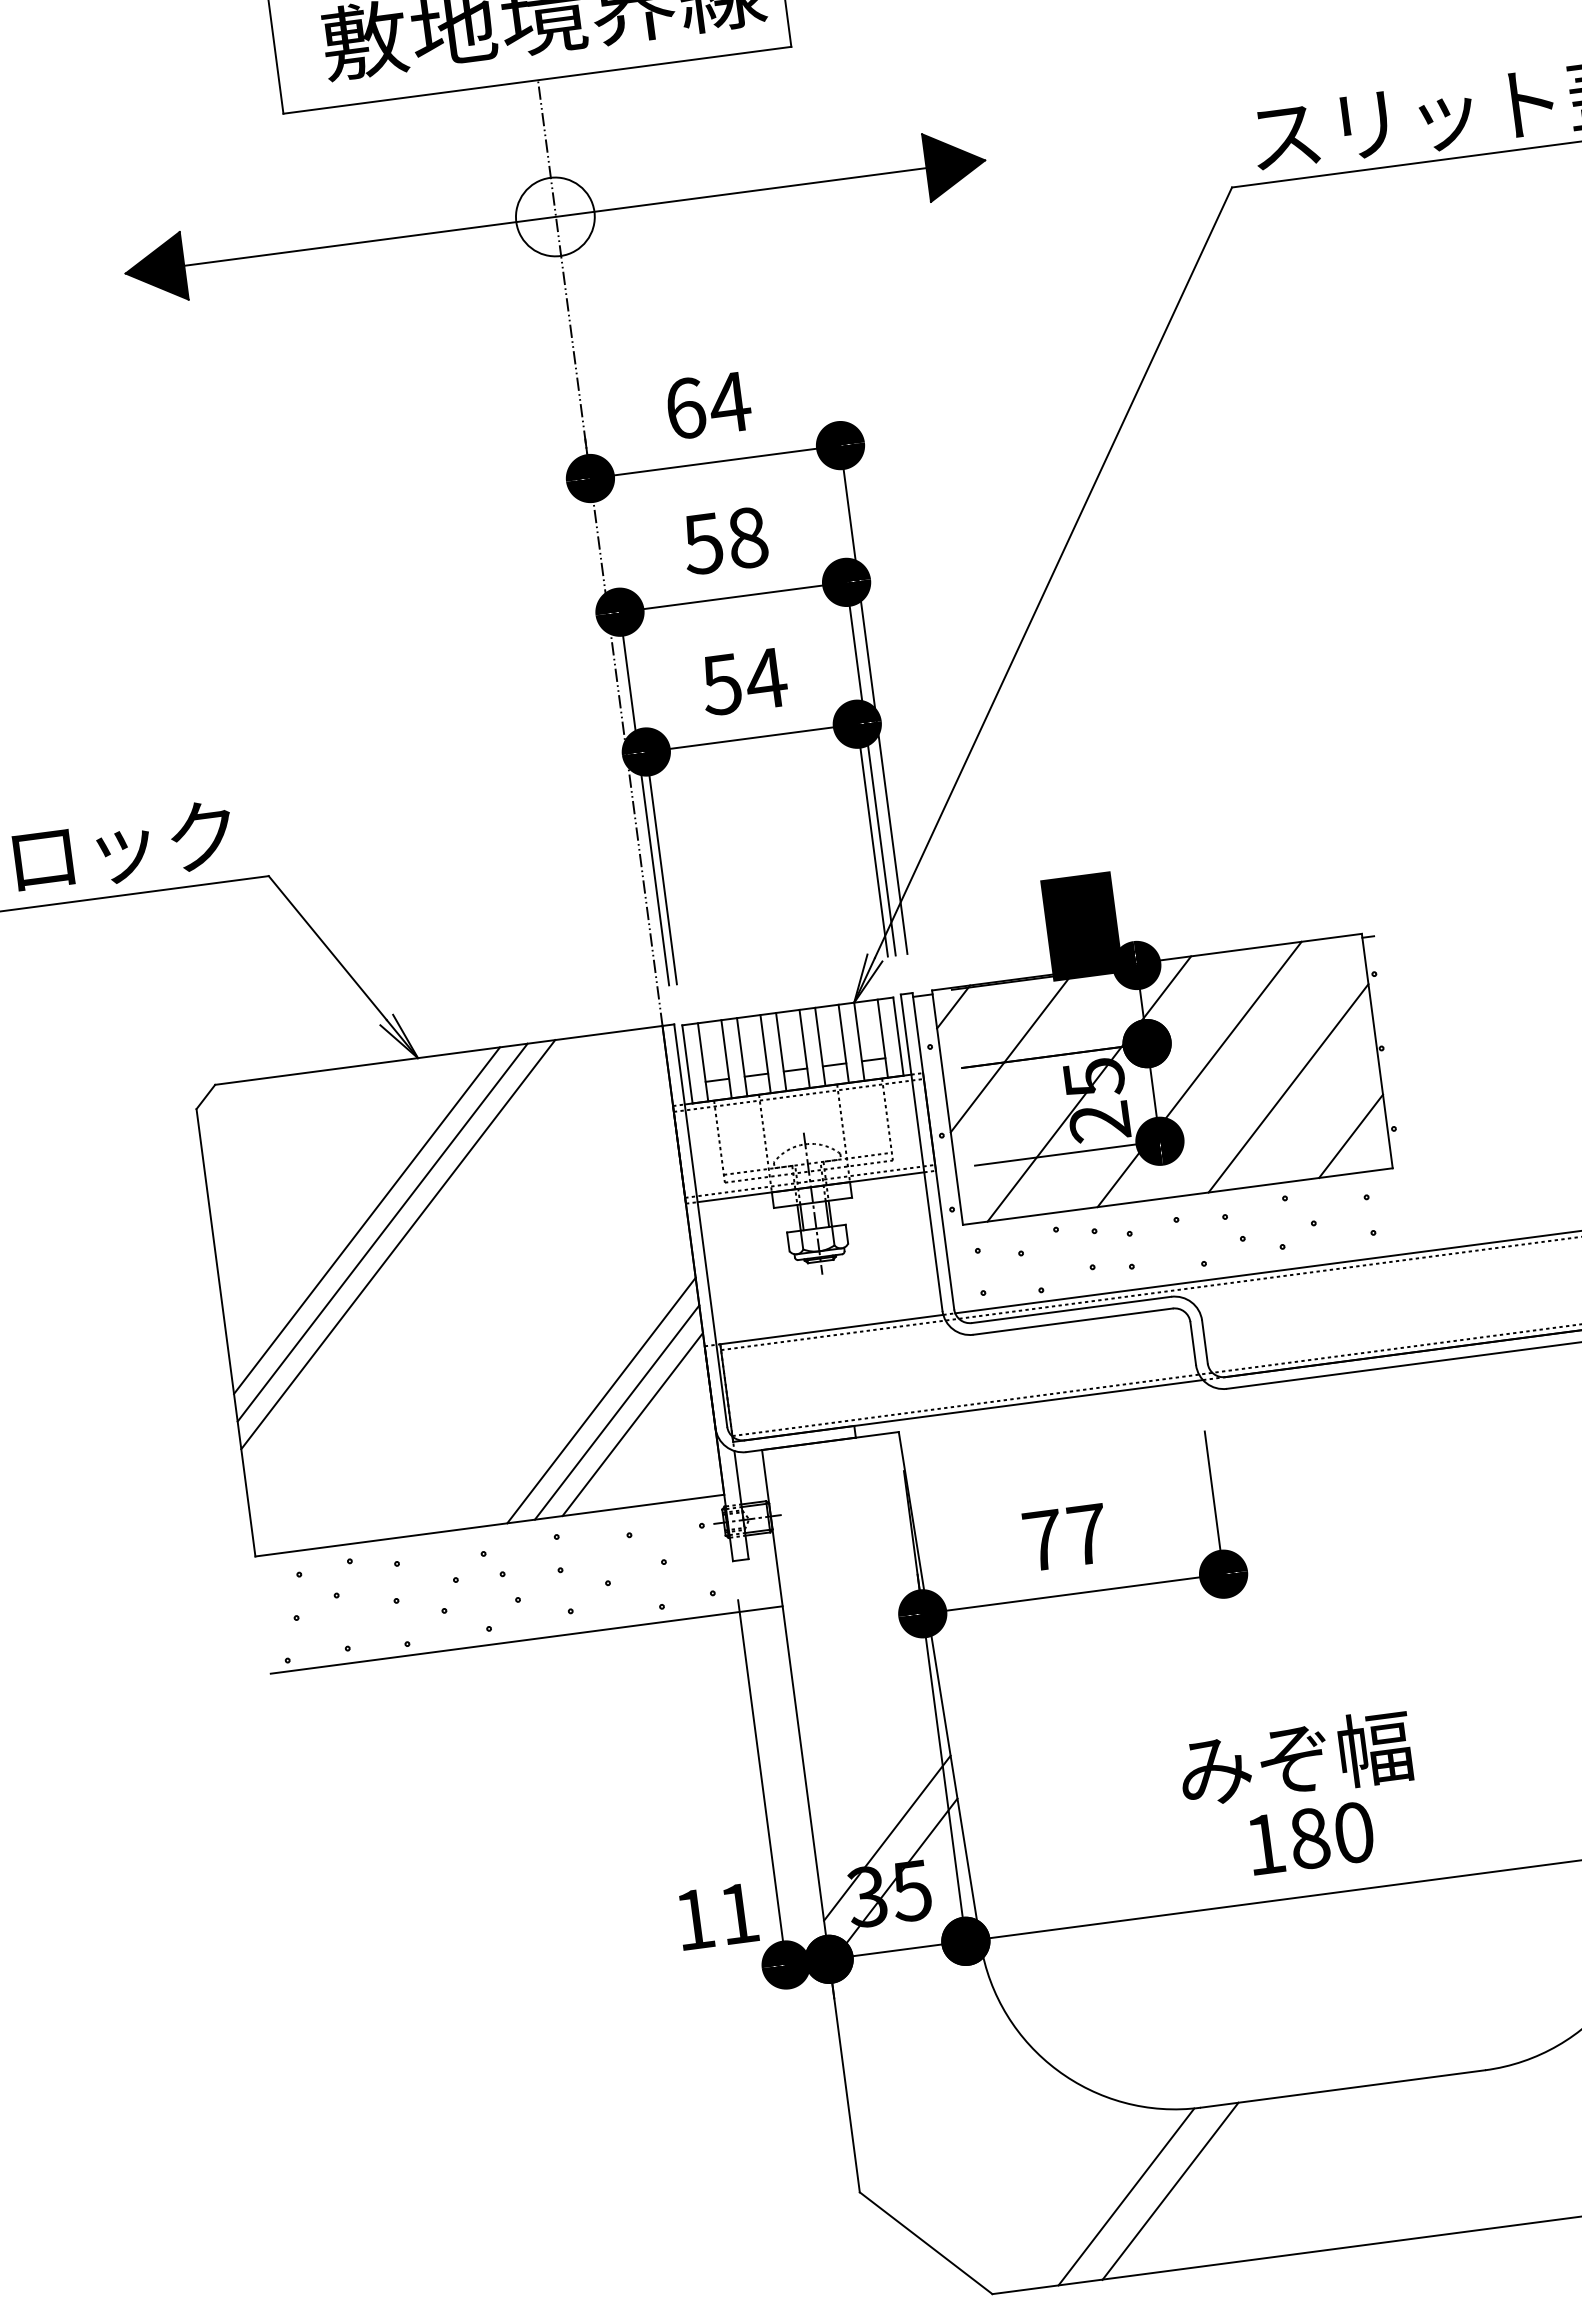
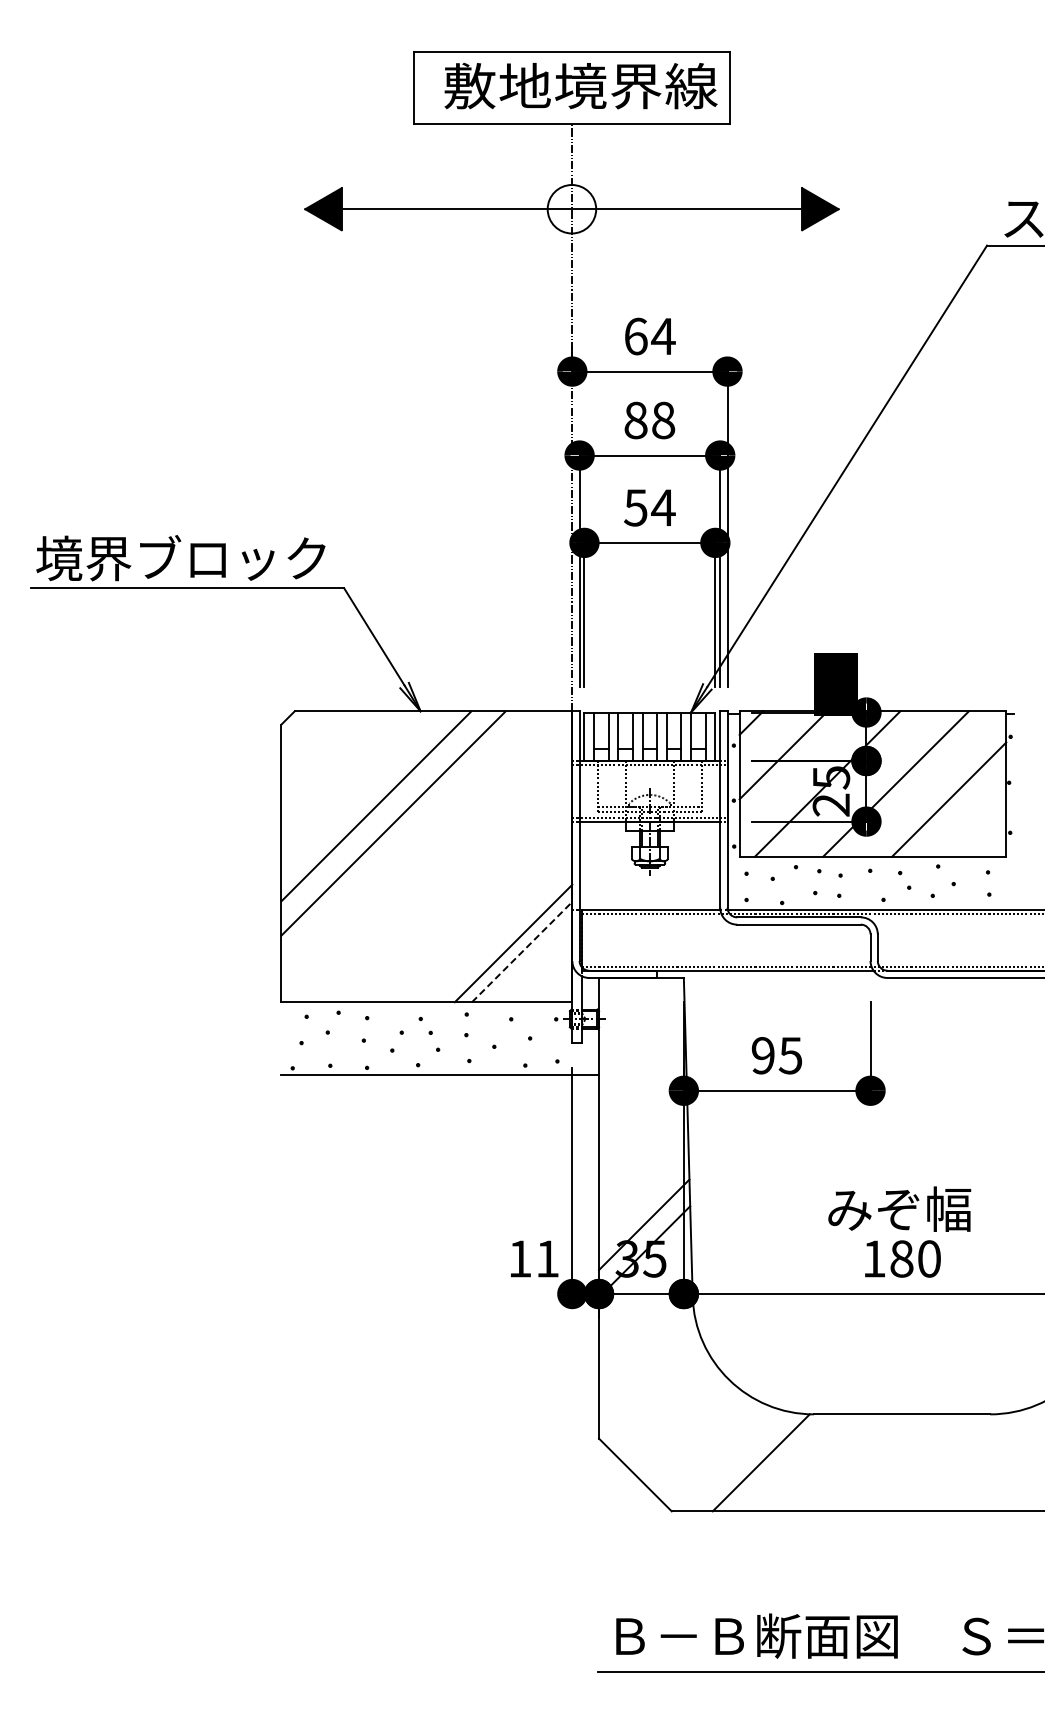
text: (702, 543) -> (635, 420), 58 -> 88
line: (1351, 1135) -> (983, 833), removed
line: (381, 1232) -> (384, 814), removed
line: (600, 1400) -> (504, 934), removed
line: (633, 1425) -> (522, 952), solid -> dashed
text: (1064, 1537) -> (776, 1055), 77 -> 95
line: (1170, 2190) -> (788, 1462), removed

